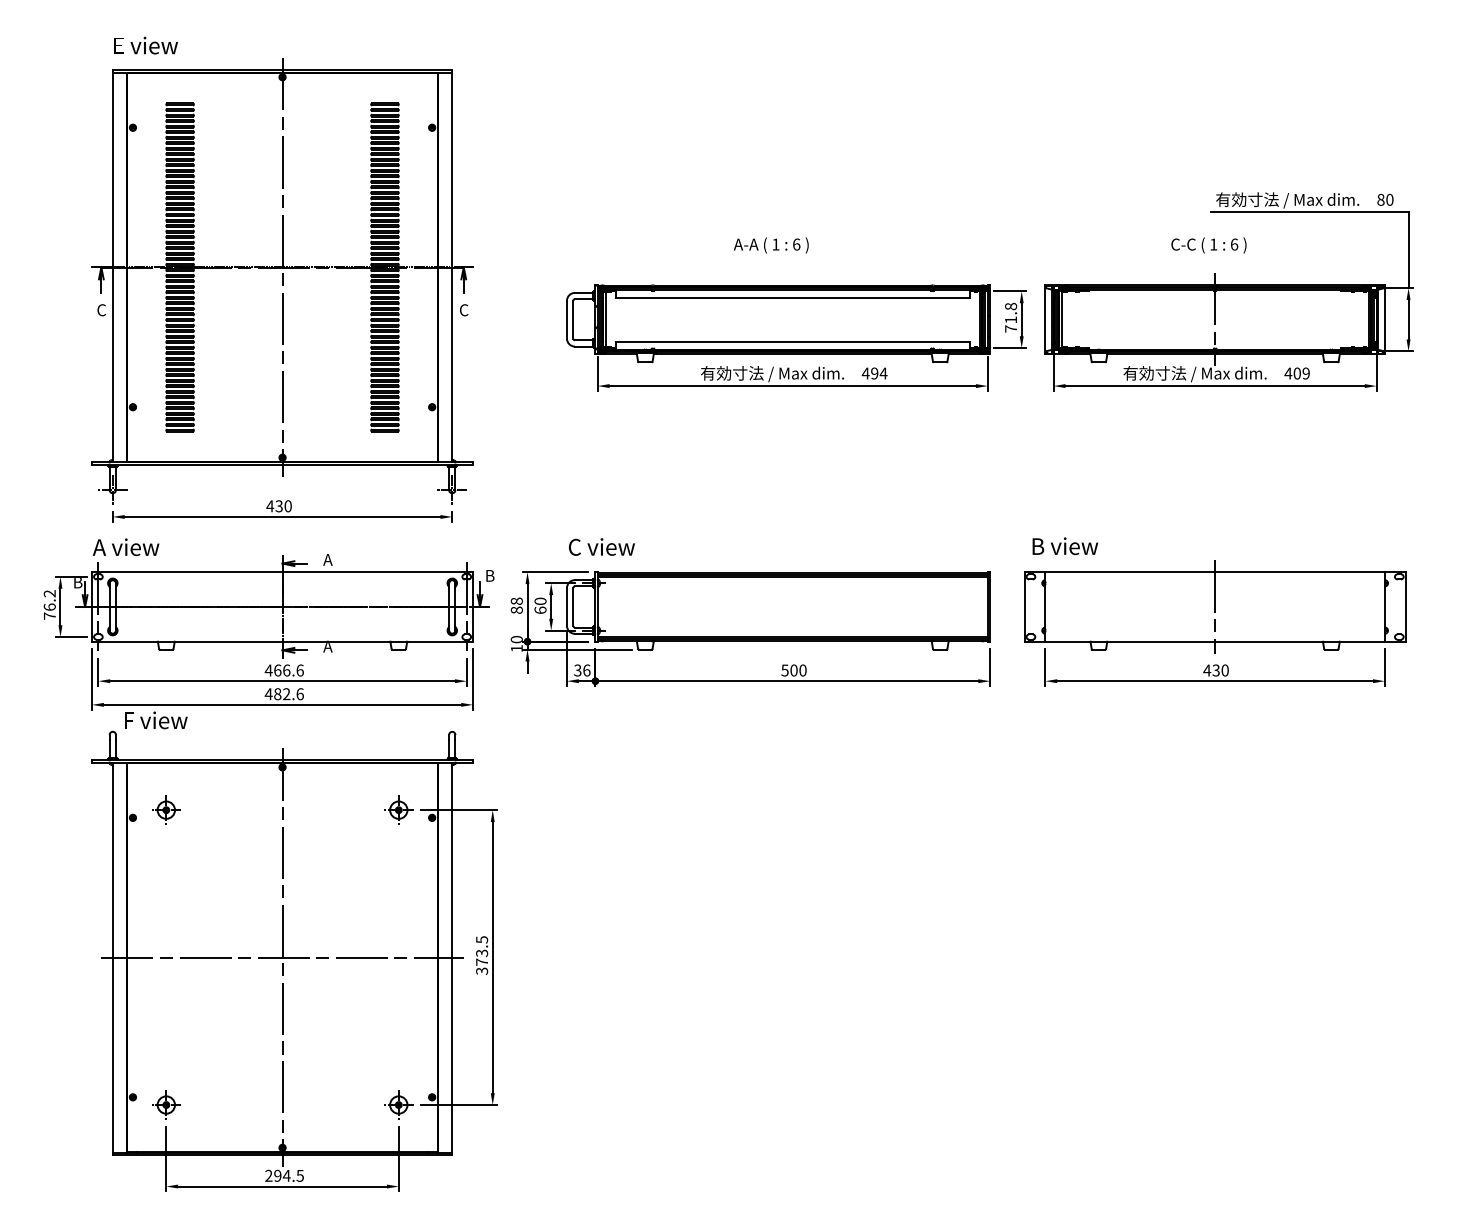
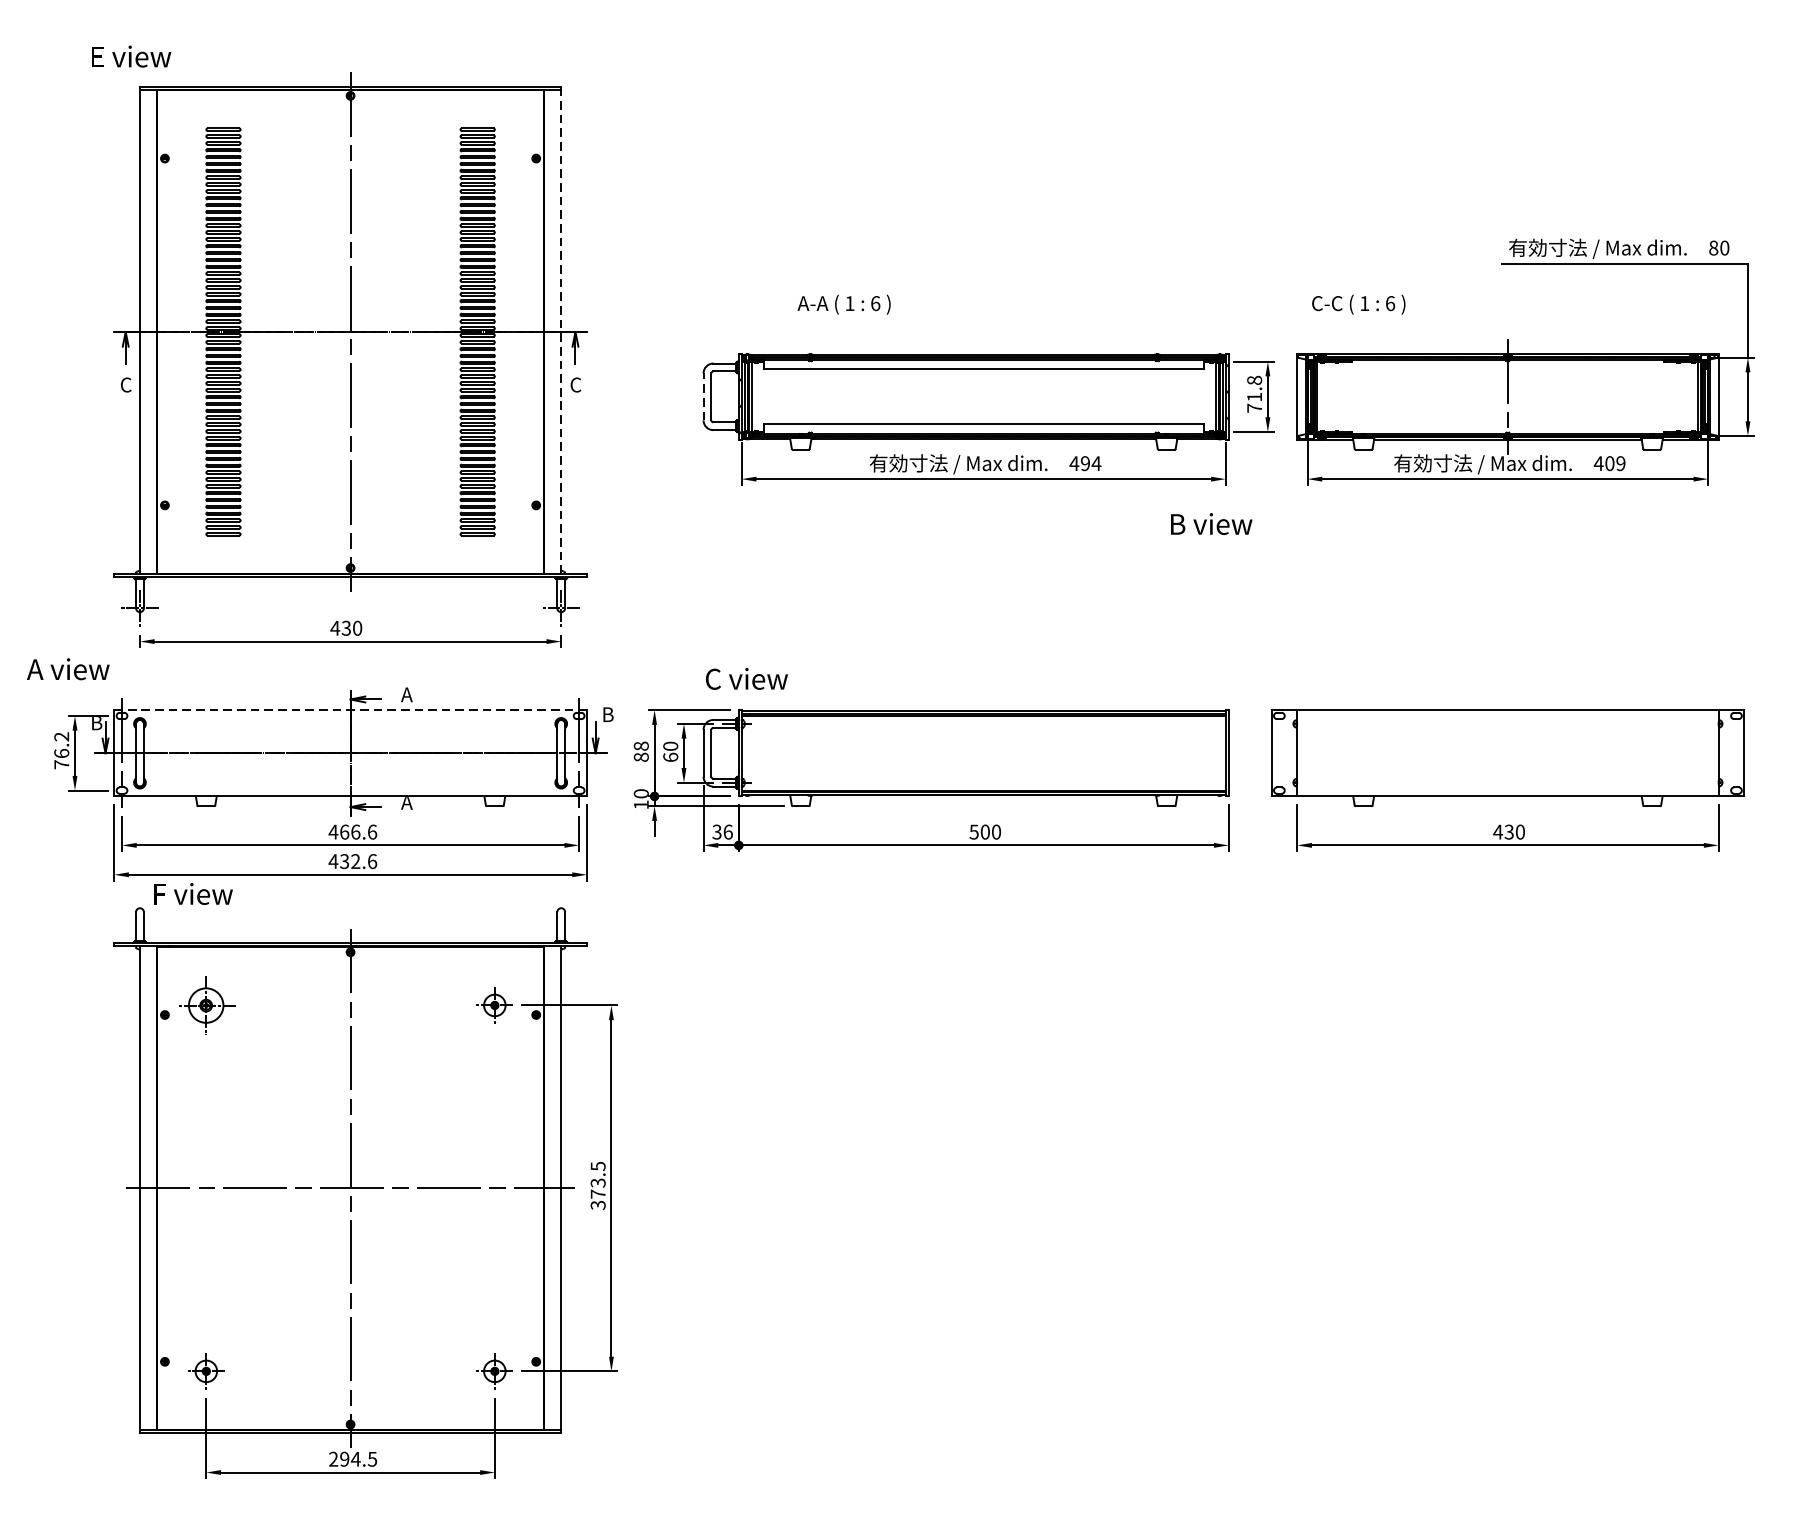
text: (145, 45) -> (130, 56), moved
text: (770, 245) -> (843, 304), moved
text: (1208, 245) -> (1358, 304), moved
line: (451, 267) -> (560, 331), solid -> dashed
line: (567, 319) -> (704, 396), solid -> dashed
text: (1065, 546) -> (1211, 524), moved
text: (125, 547) -> (67, 669), moved
line: (282, 572) -> (350, 710), solid -> dashed
line: (1215, 606) -> (1508, 752), removed
text: (277, 694) -> (344, 861), 482.6 -> 432.6
part: (166, 809) -> (206, 1004), size x1.6

